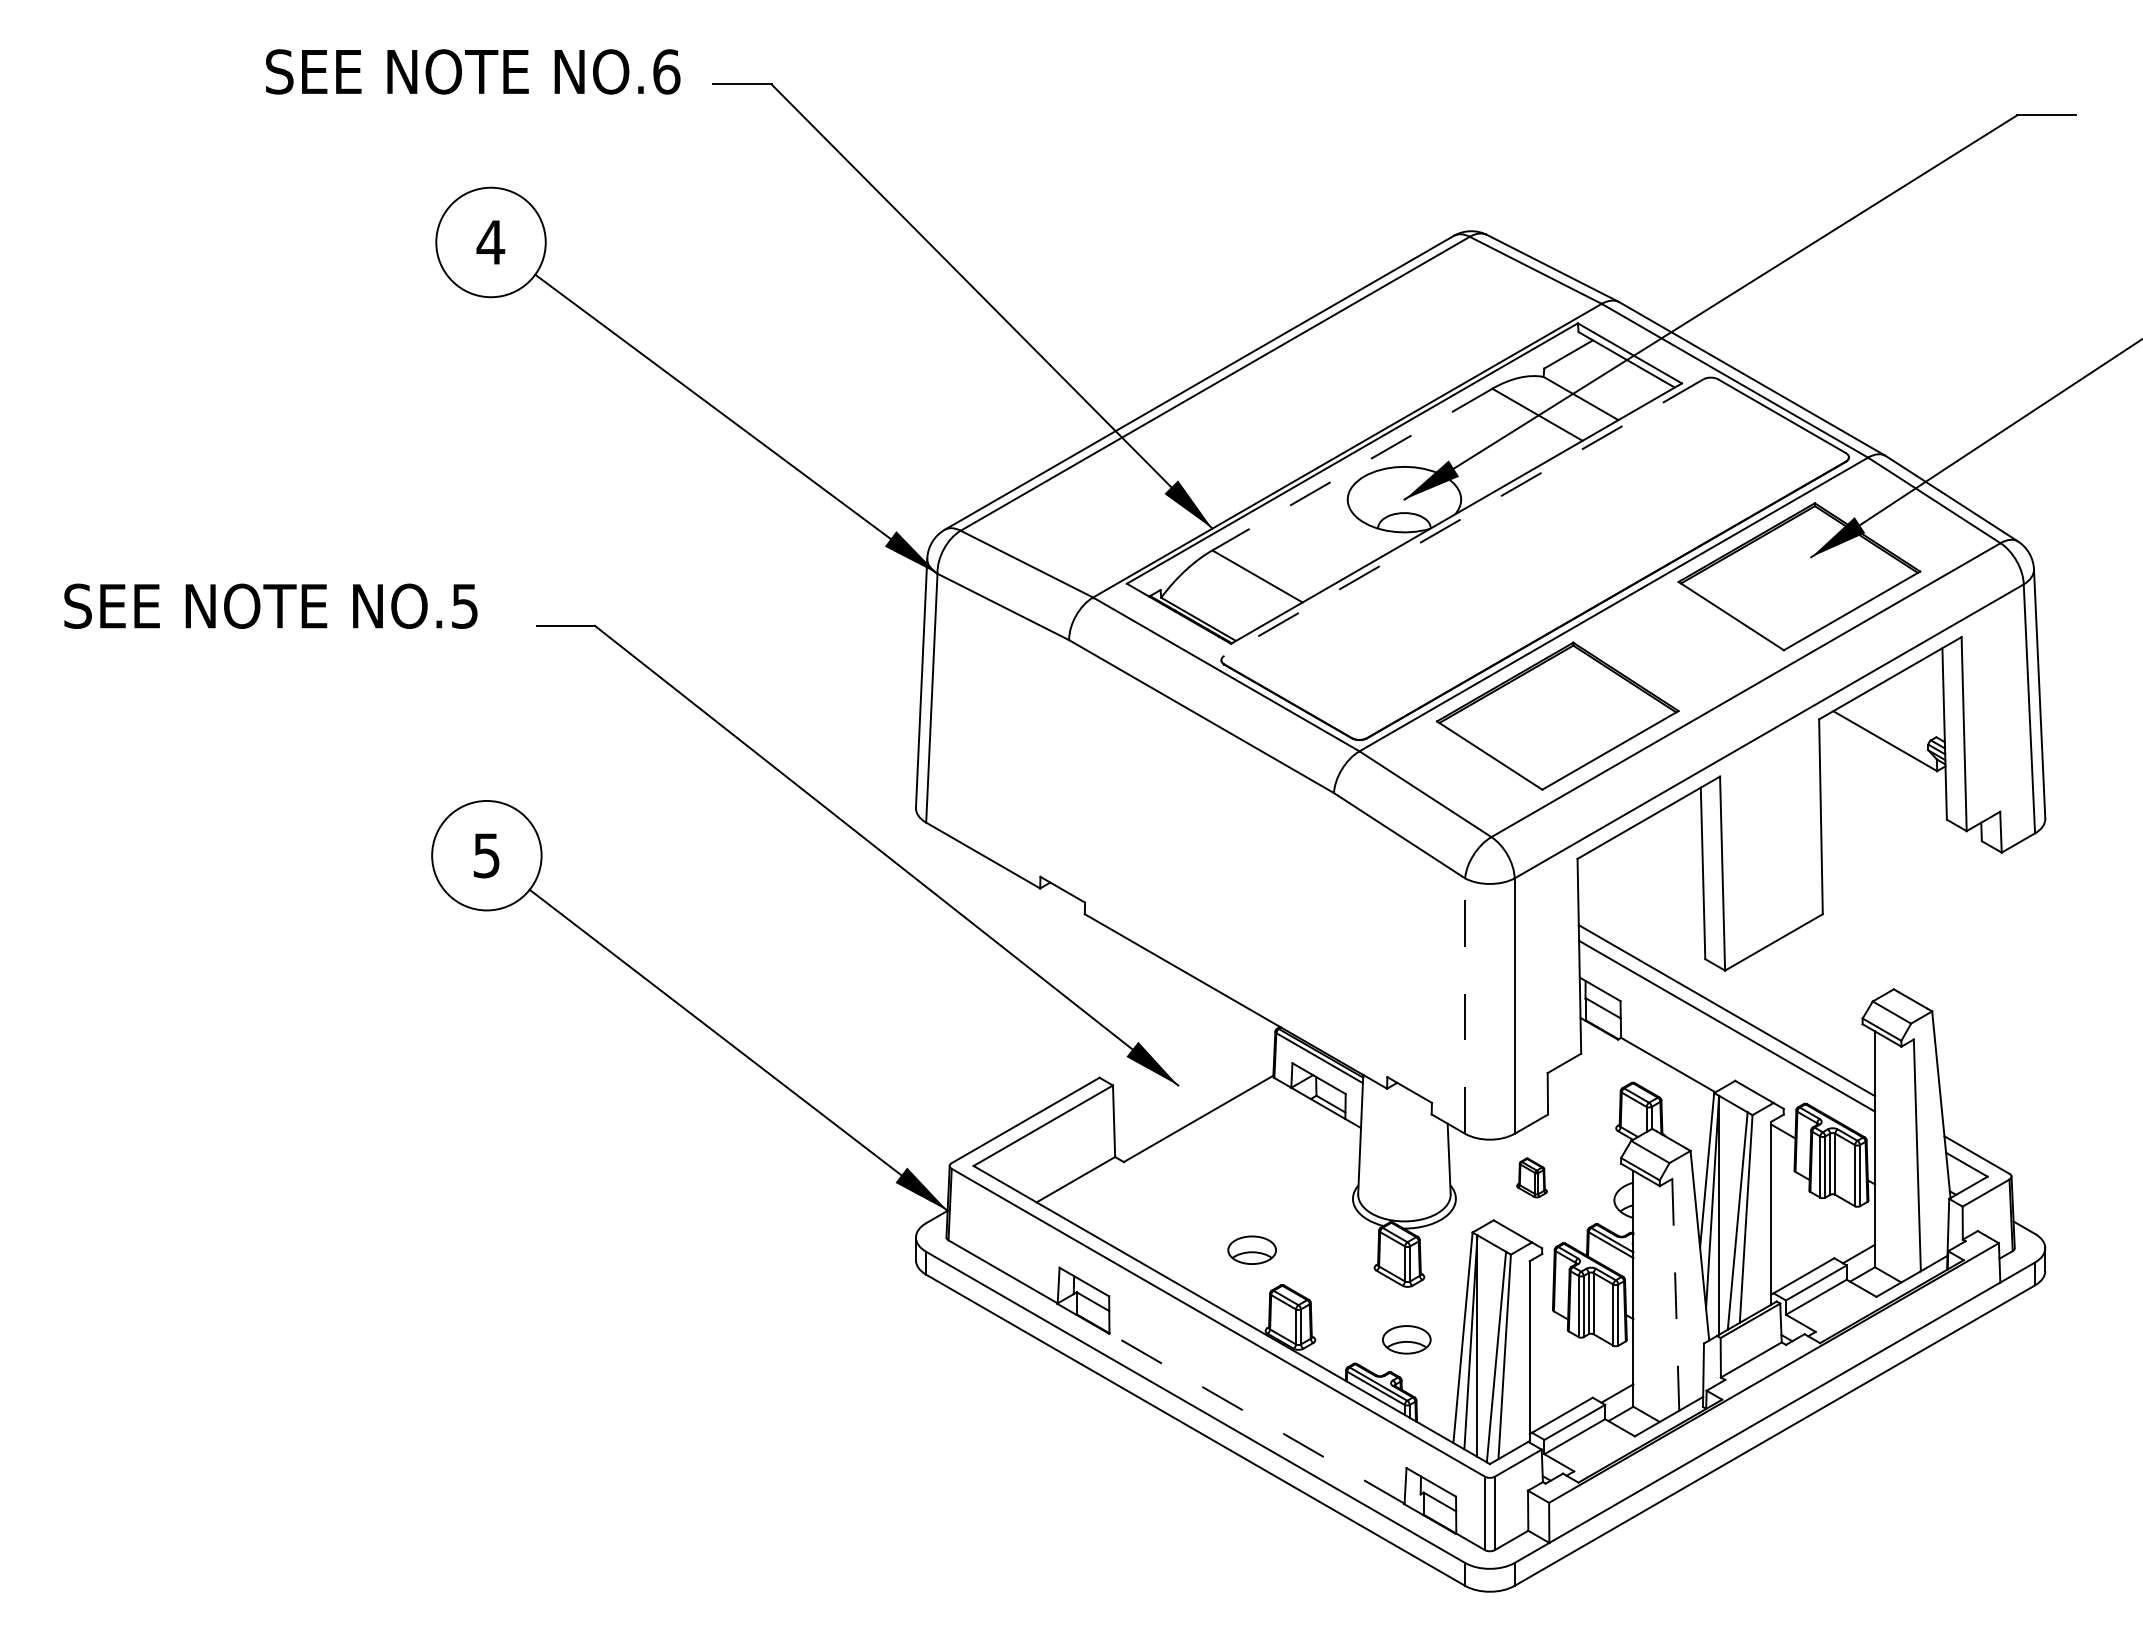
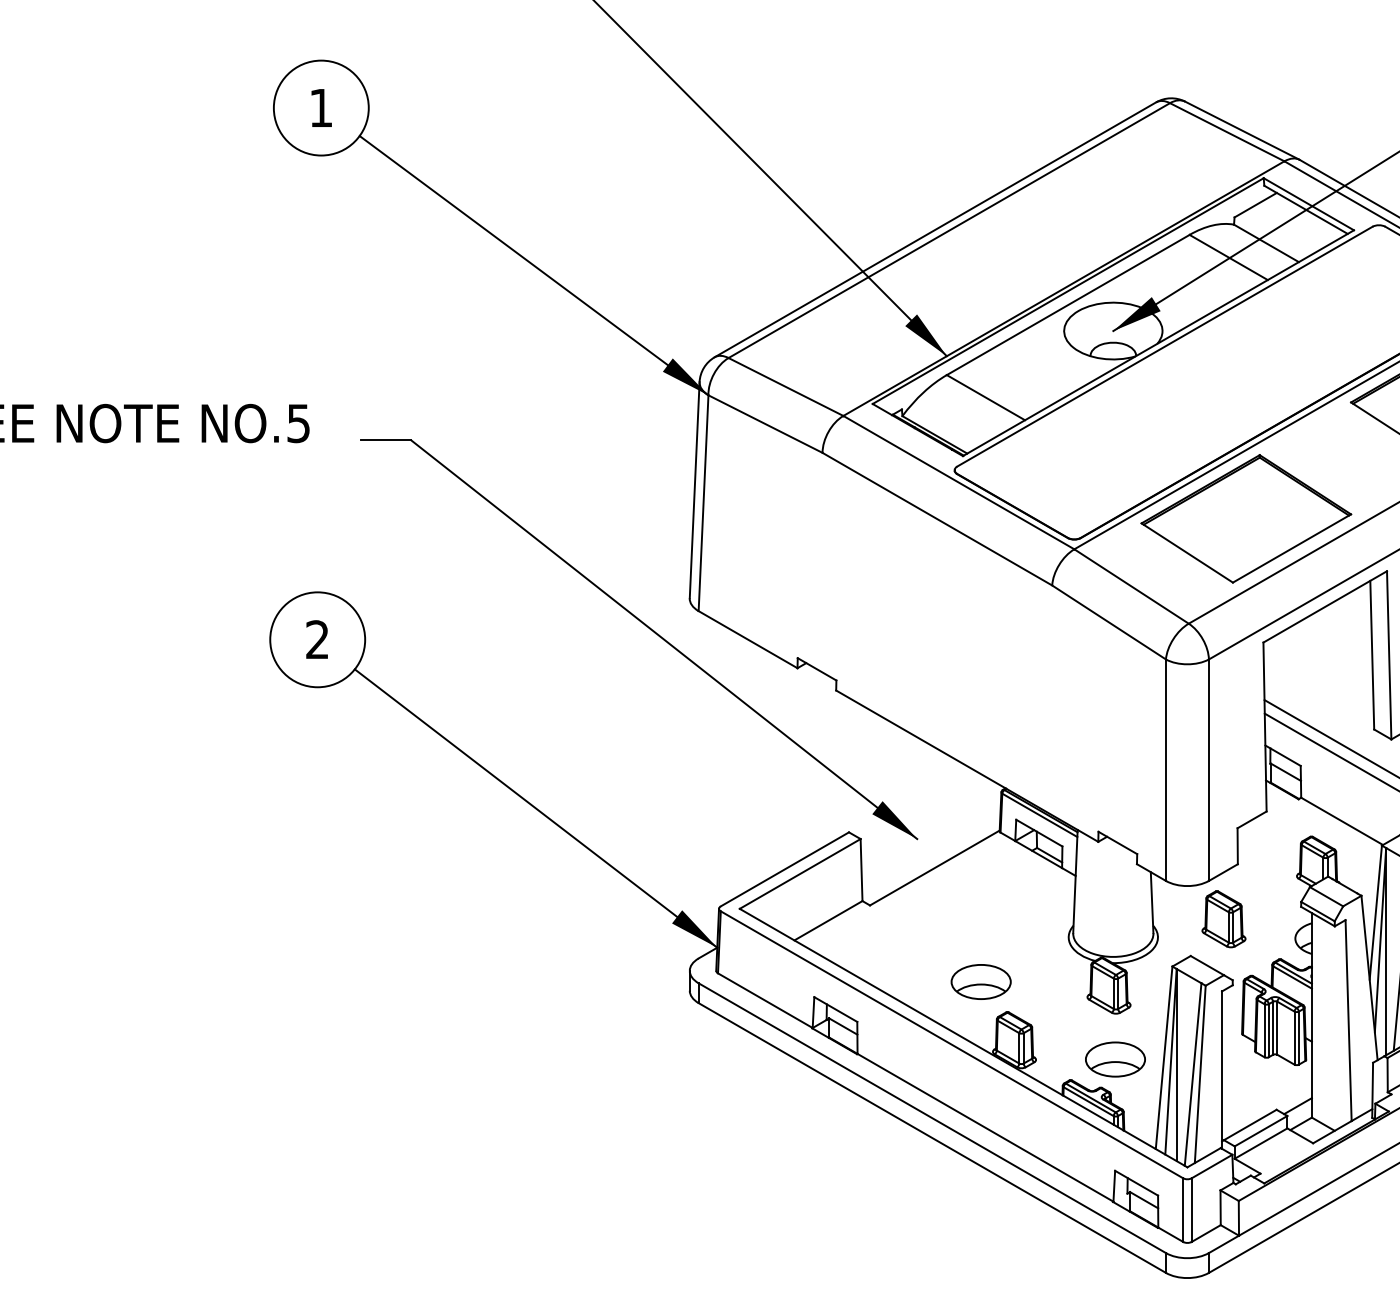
text: (490, 242) -> (320, 108), 4 -> 1
line: (1352, 469) -> (1068, 304), dashed -> solid
line: (1463, 517) -> (1164, 346), dashed -> solid
text: (486, 855) -> (317, 639), 5 -> 2
line: (1465, 1006) -> (1166, 770), dashed -> solid
part: (1531, 1177) -> (1223, 918), size x1.67
part: (1252, 1249) -> (981, 981), size x1.43
line: (1675, 1294) -> (1348, 1020), dashed -> solid
part: (1406, 1339) -> (1115, 1059), size x1.43
line: (1256, 1418) -> (985, 1127), dashed -> solid

